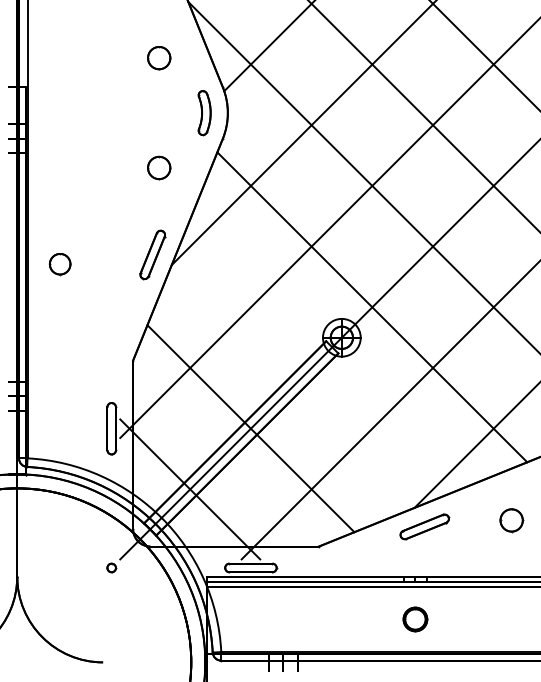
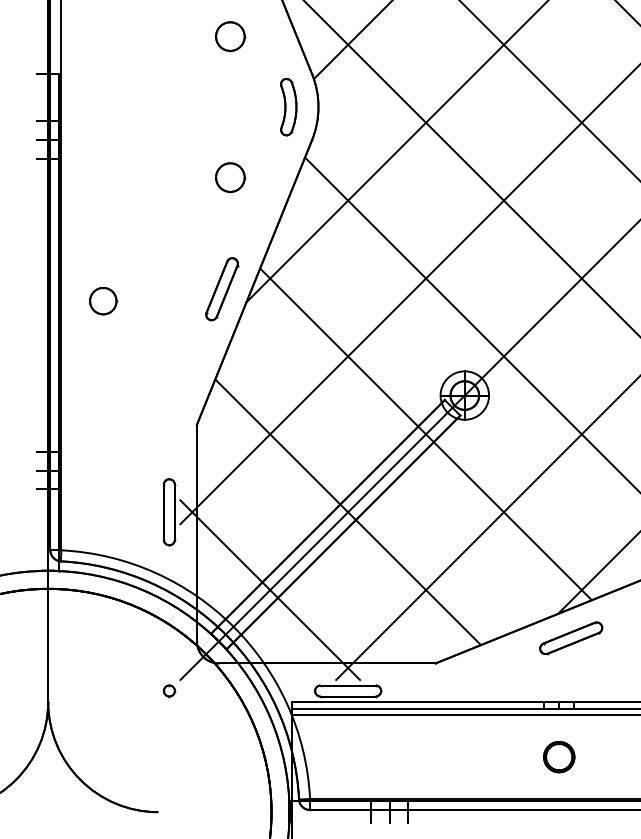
line: (311, 367) -> (425, 433), added

